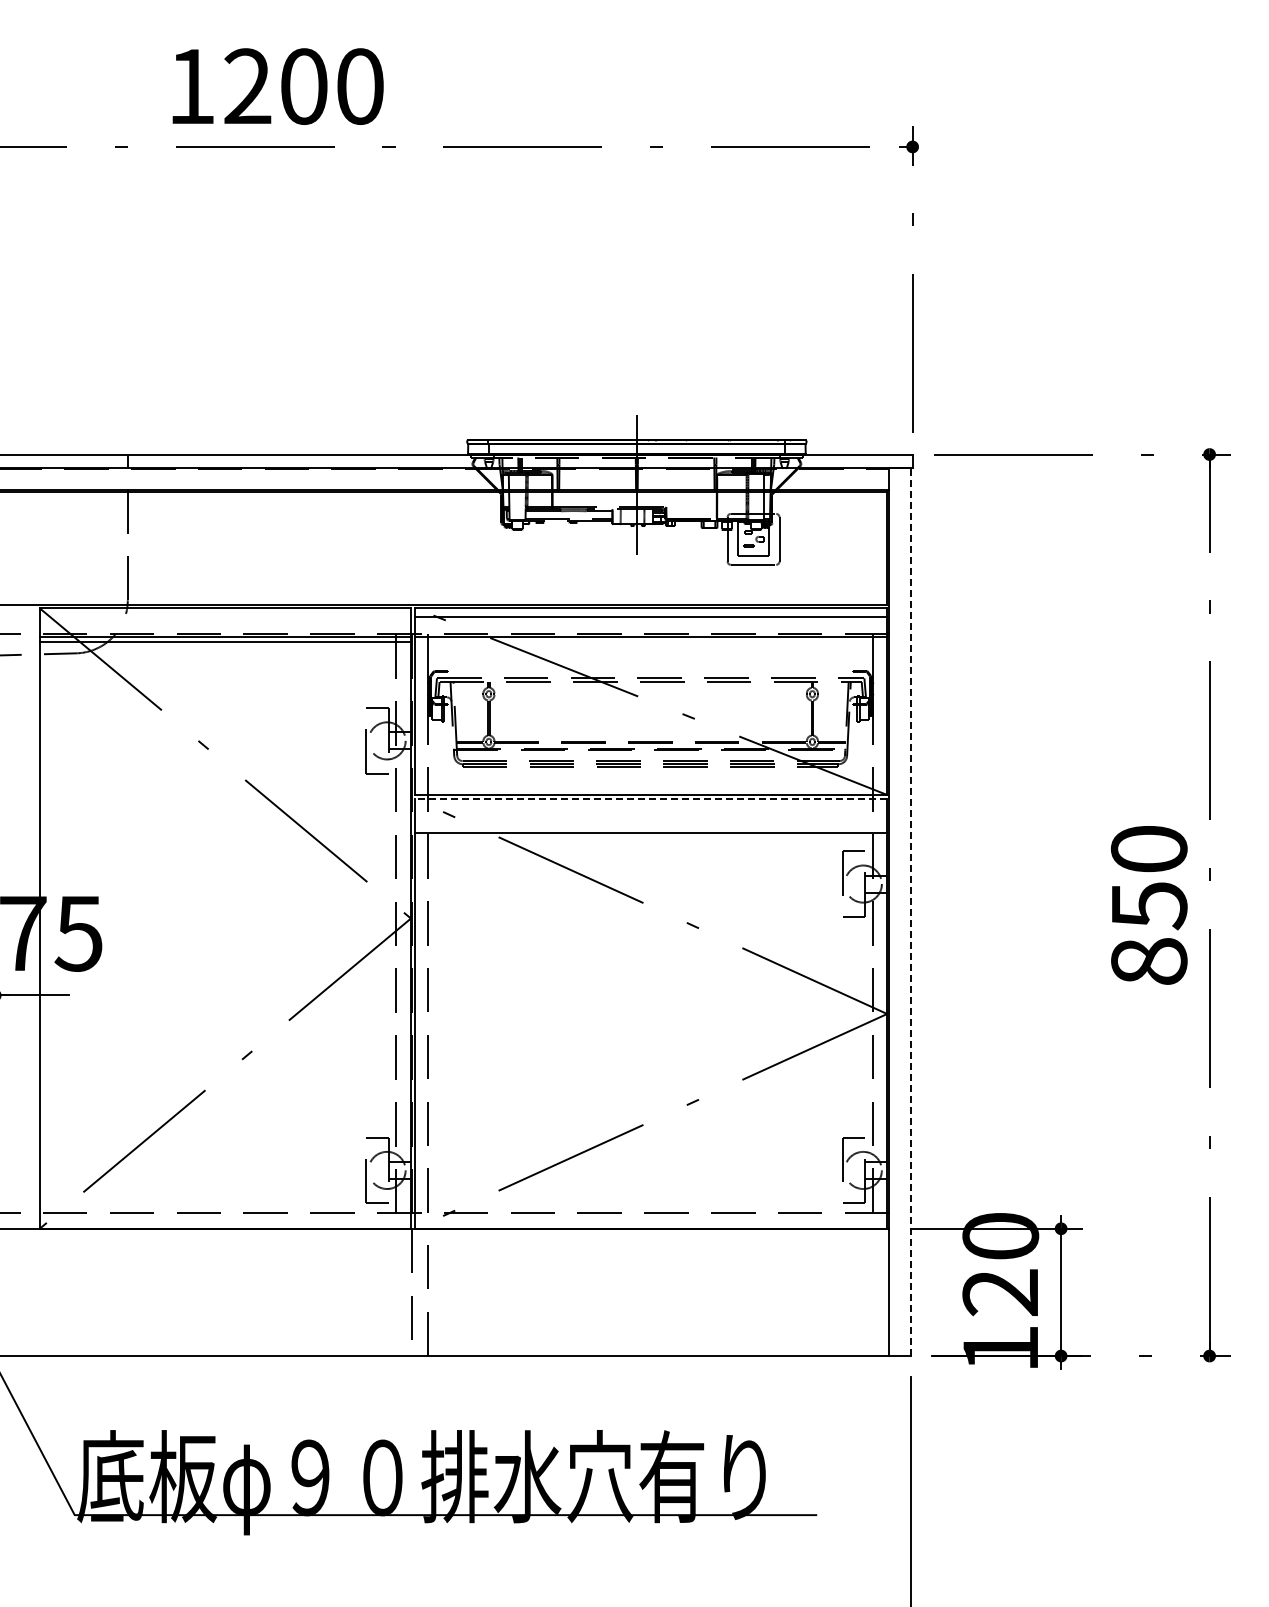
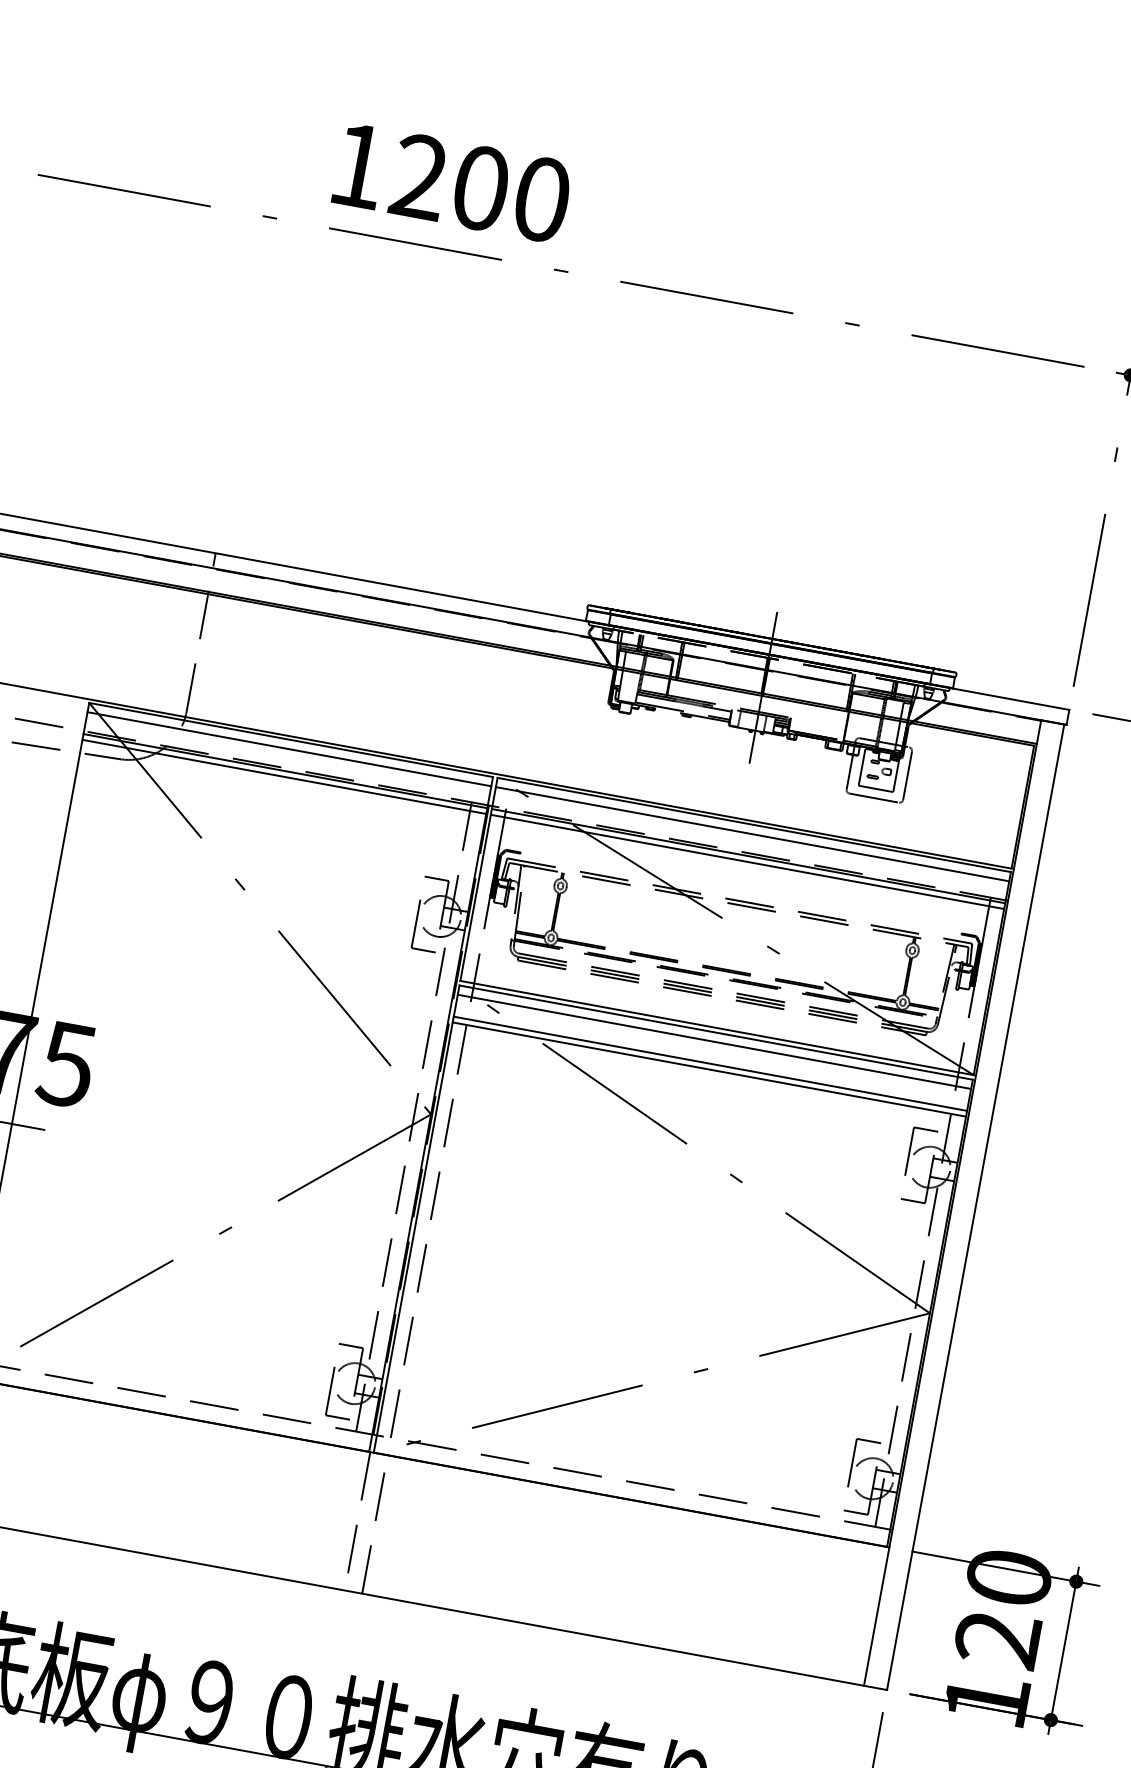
line: (224, 616) -> (288, 748), added
line: (651, 642) -> (747, 862), added
line: (651, 799) -> (716, 1032), dashed -> solid
line: (651, 807) -> (714, 1041), added
line: (651, 827) -> (710, 1063), added
line: (910, 912) -> (975, 1207), dashed -> solid

